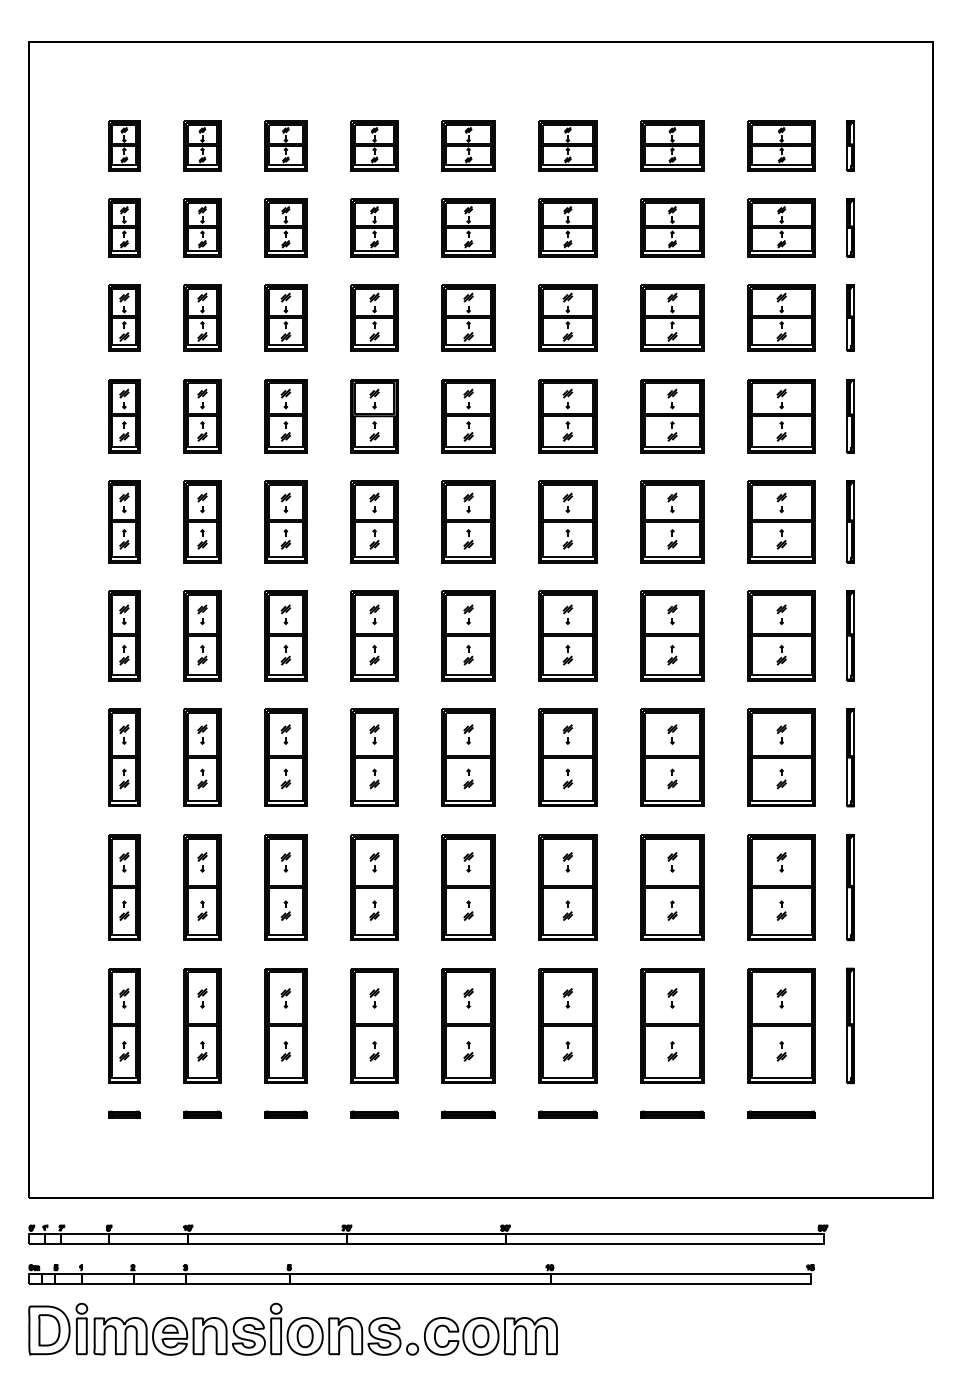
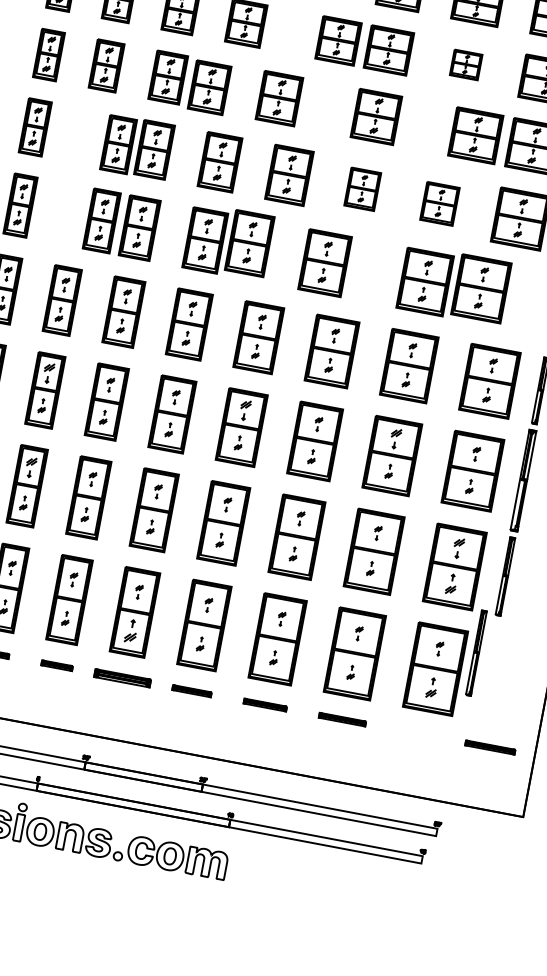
part: (468, 227) -> (338, 40), moved
part: (672, 227) -> (466, 64), size x0.6
part: (374, 317) -> (209, 87), moved
part: (468, 317) -> (279, 98), moved
part: (672, 317) -> (475, 135), moved
part: (202, 416) -> (118, 144), moved
part: (567, 416) -> (362, 189), size x0.7
part: (672, 416) -> (439, 204), size x0.7
part: (202, 521) -> (101, 220), moved
part: (468, 521) -> (249, 243), moved
part: (567, 521) -> (324, 262), moved
part: (781, 521) -> (481, 288), moved
part: (202, 734) -> (48, 373), size x1.4
part: (468, 734) -> (244, 410), size x1.4
part: (672, 734) -> (395, 438), size x1.4
part: (850, 757) -> (523, 480), size x1.4
part: (202, 862) -> (30, 467), size x1.4
part: (781, 862) -> (458, 548), size x1.4
part: (781, 910) -> (451, 583), size x1.4
part: (850, 1025) -> (476, 652), moved
part: (374, 1051) -> (131, 631), size x1.6
part: (781, 1051) -> (431, 688), size x1.4
part: (374, 1114) -> (122, 677), size x1.6
part: (781, 1114) -> (490, 747), moved

